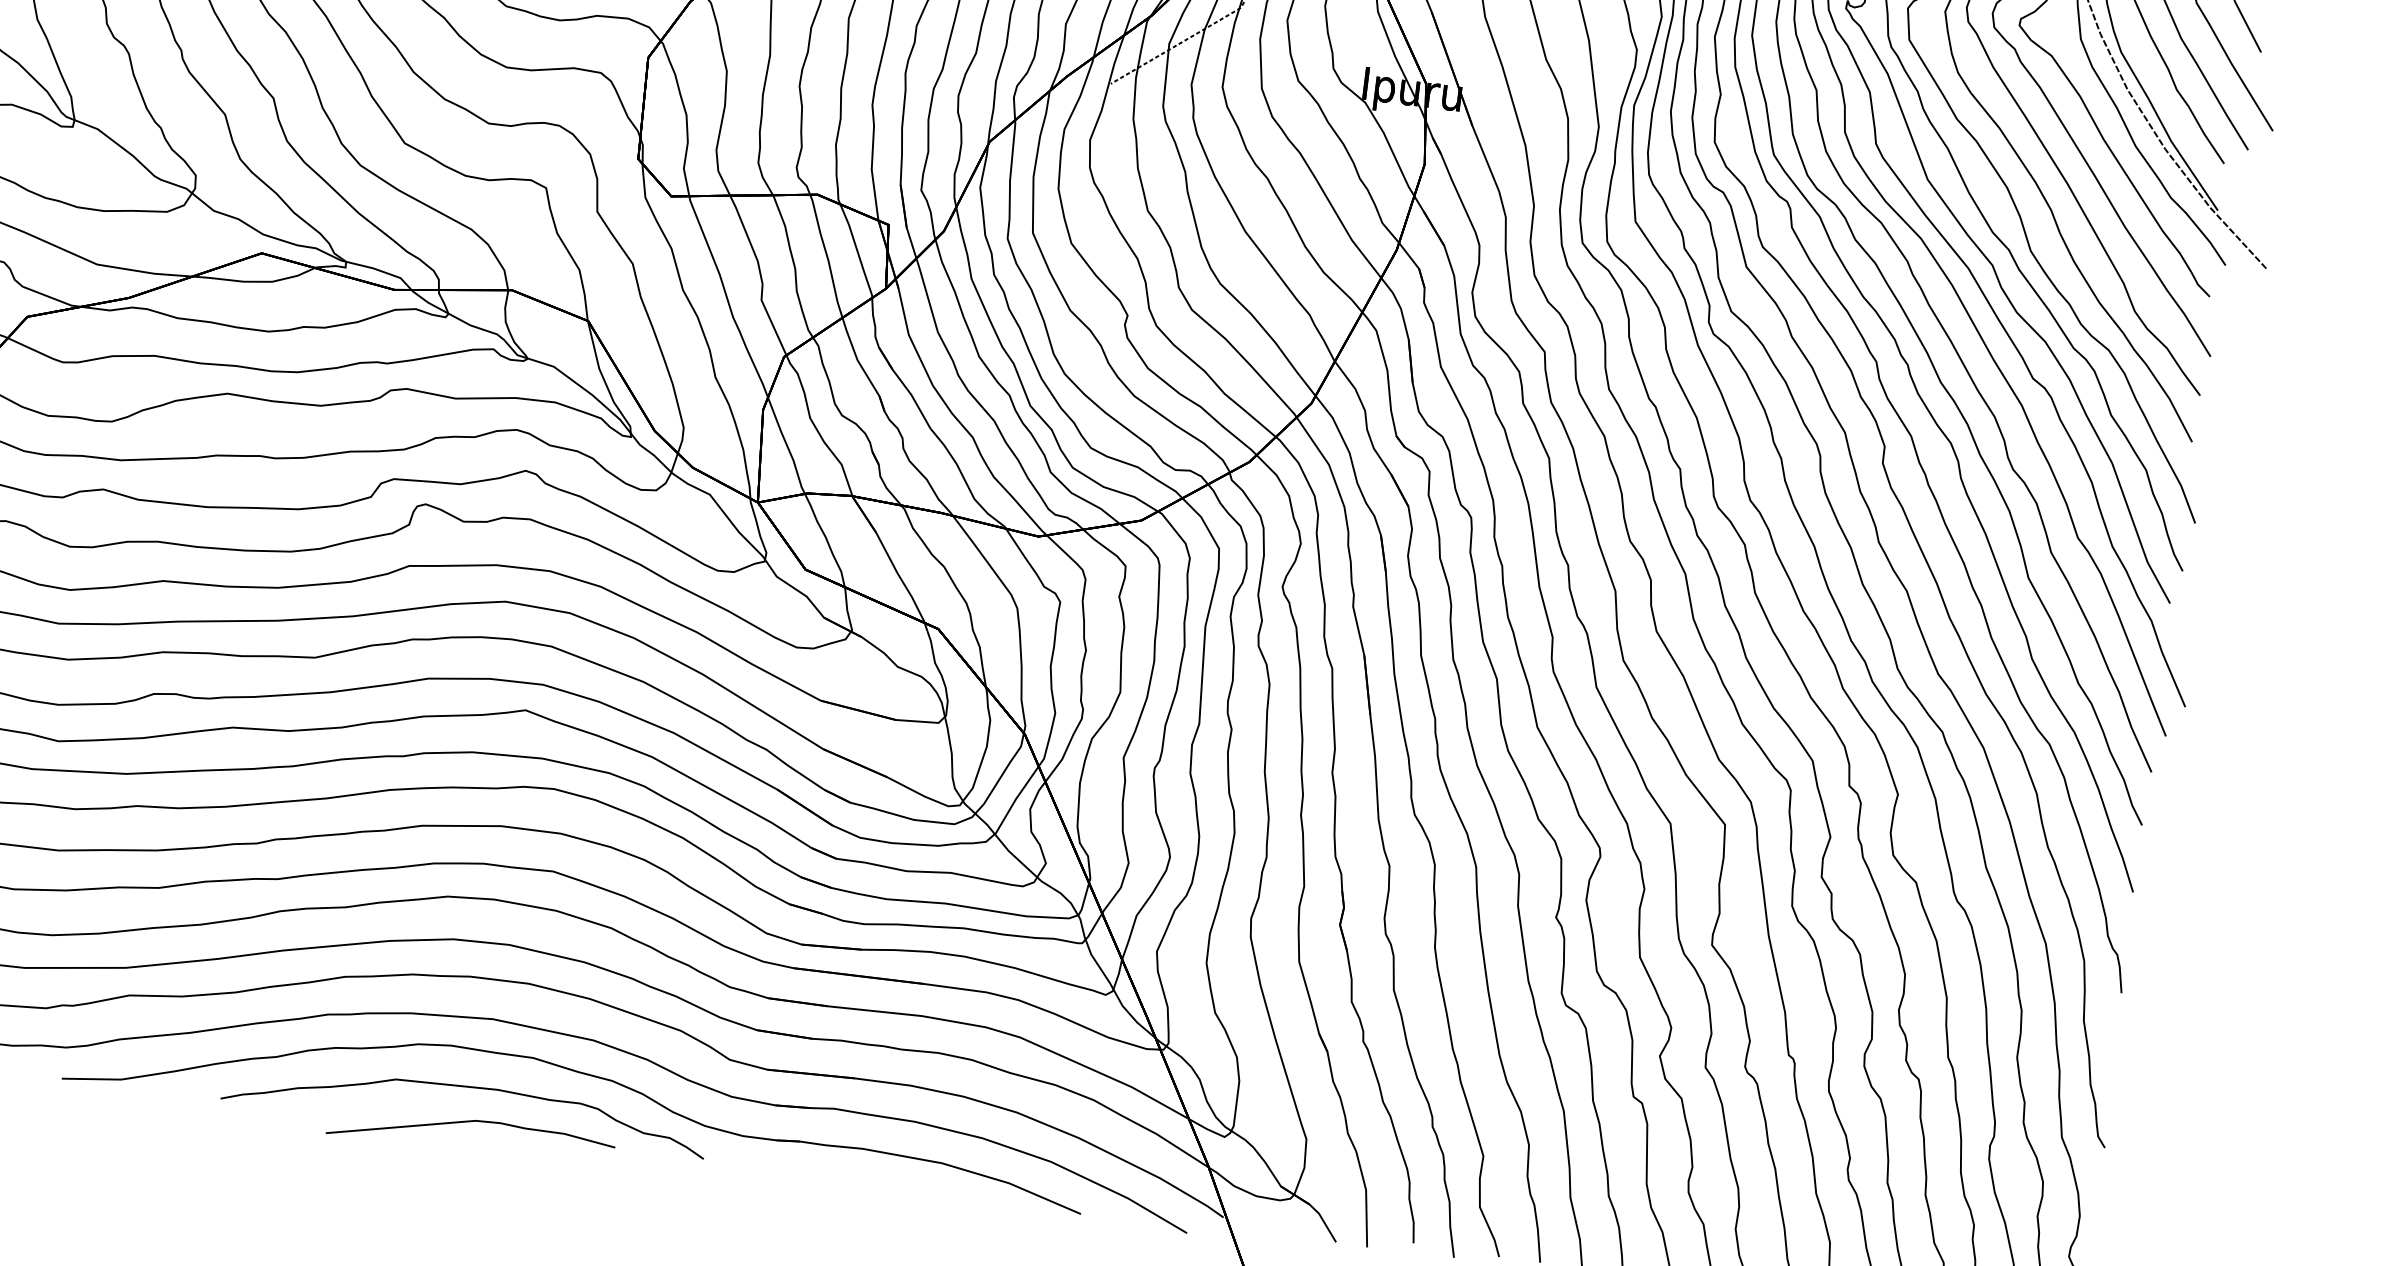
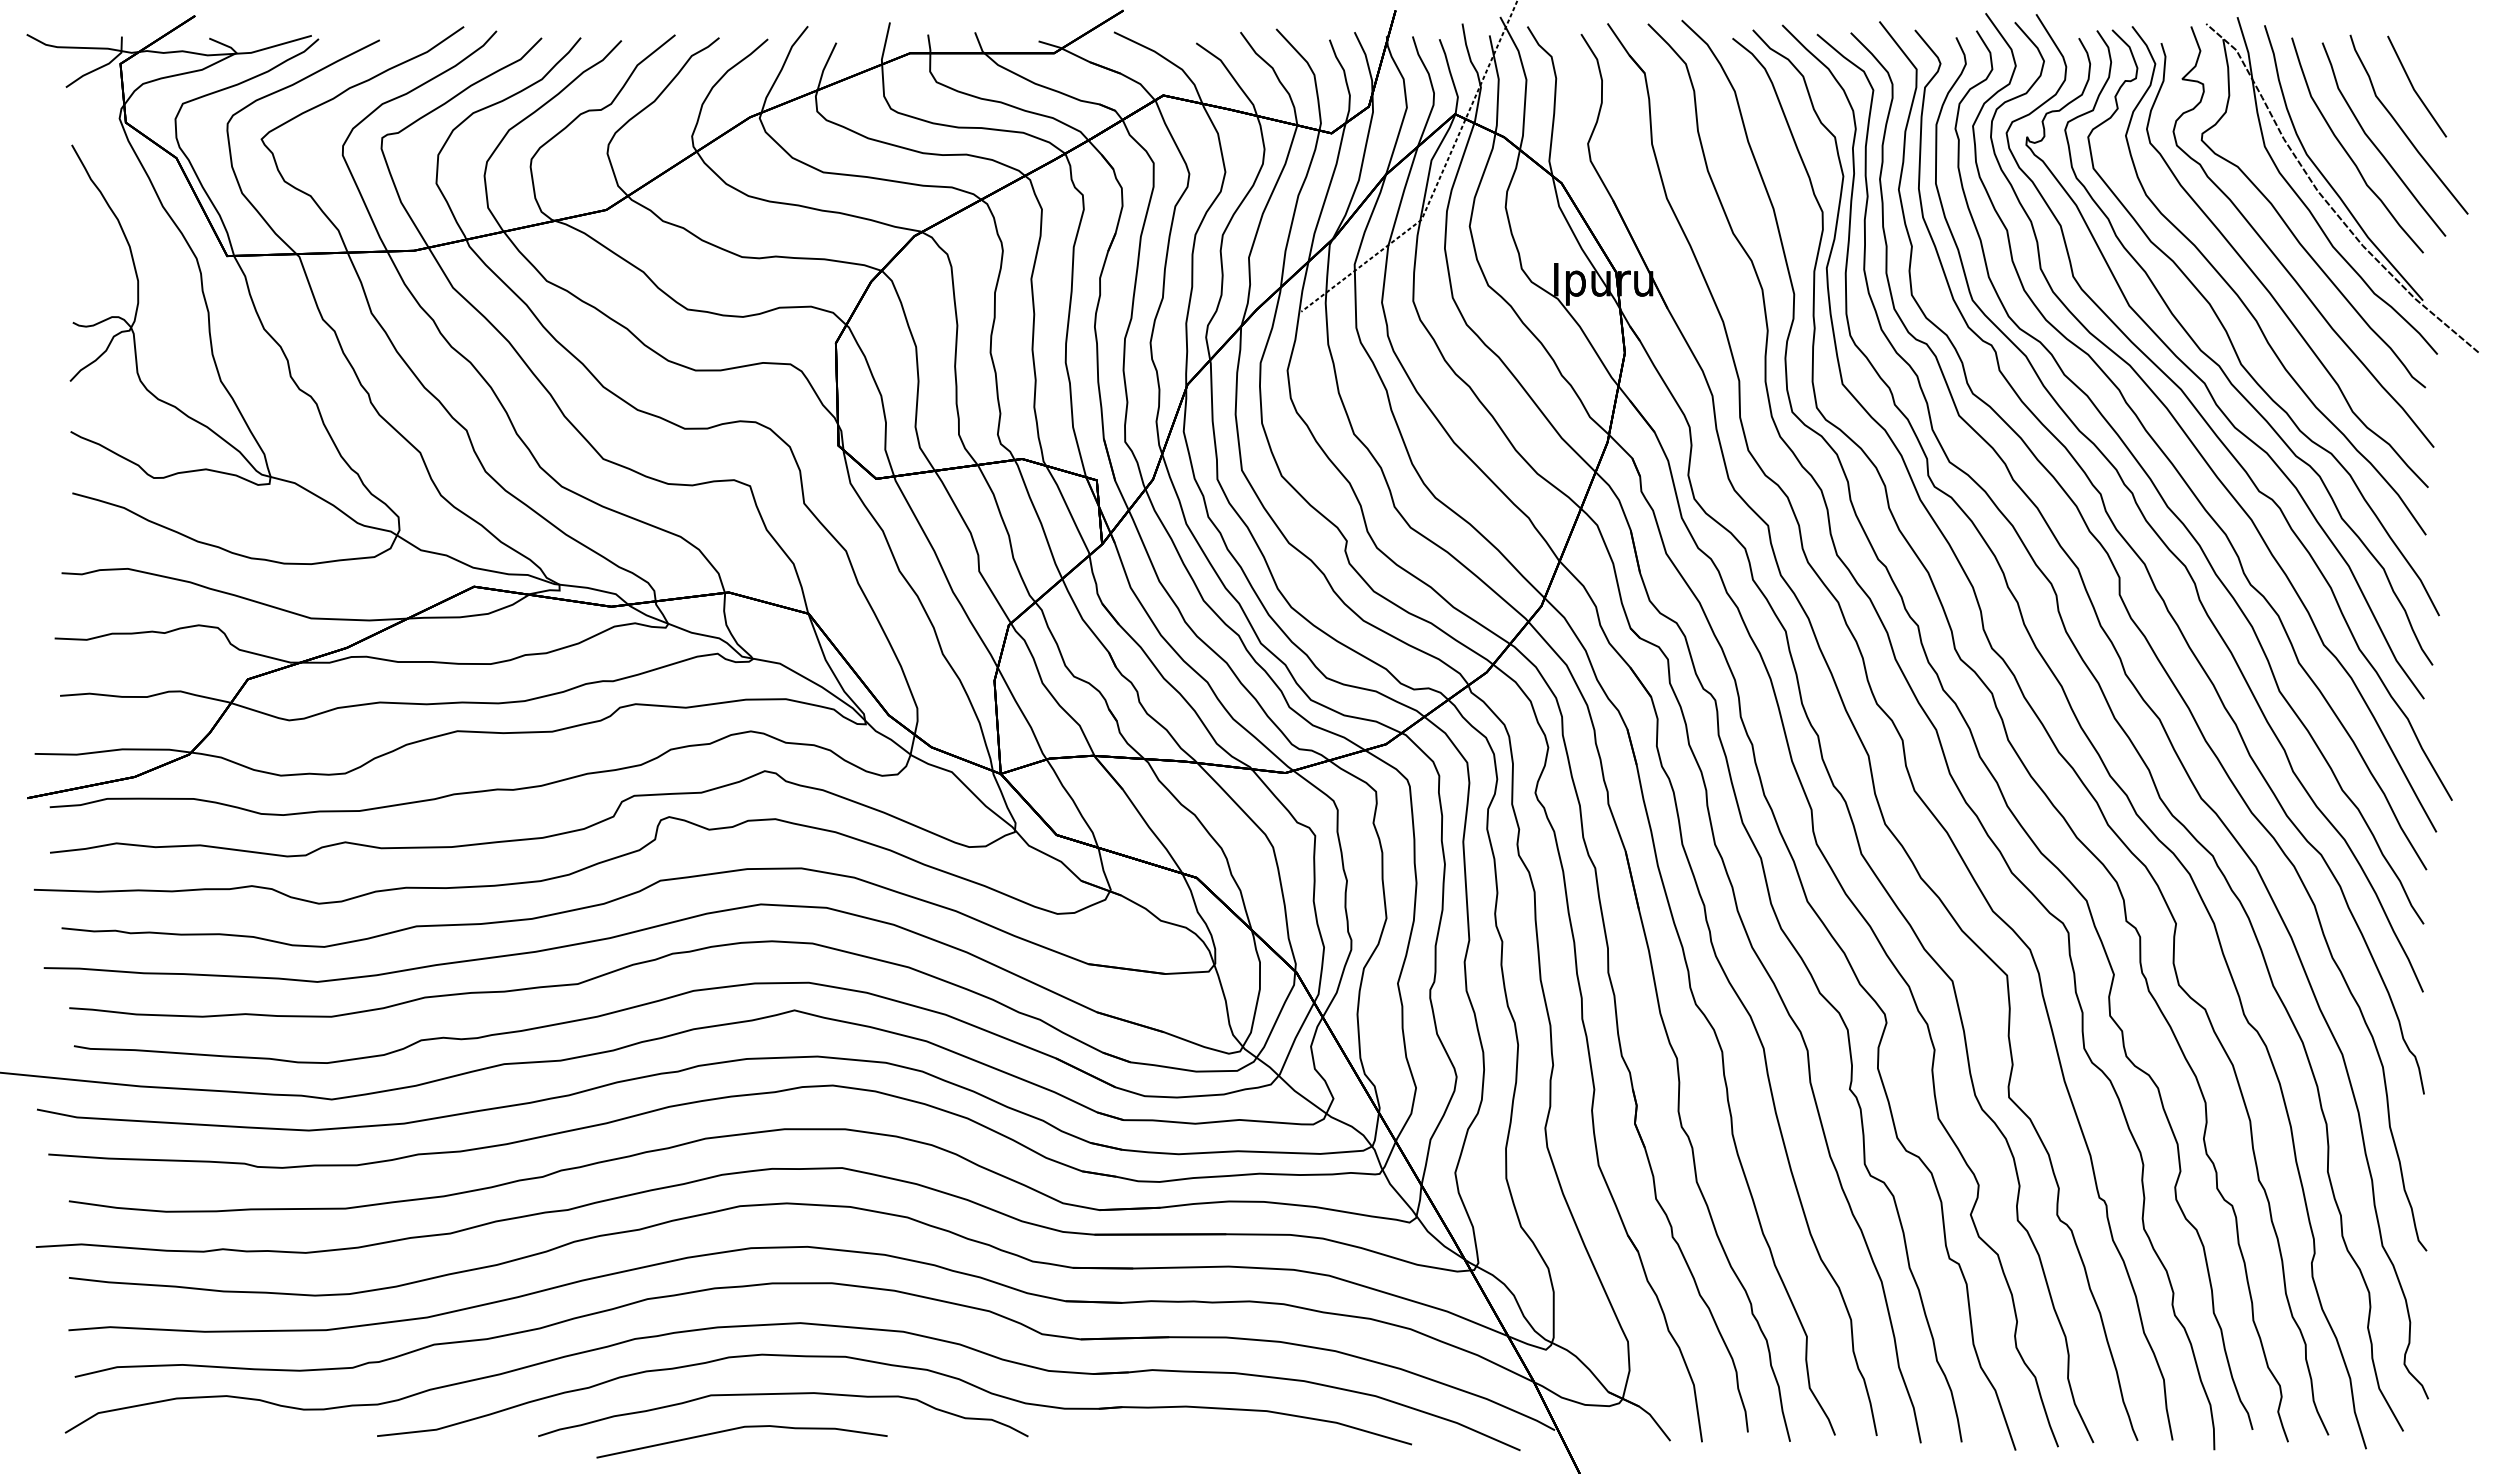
curve: (468, 1122) -> (737, 1429), moved

